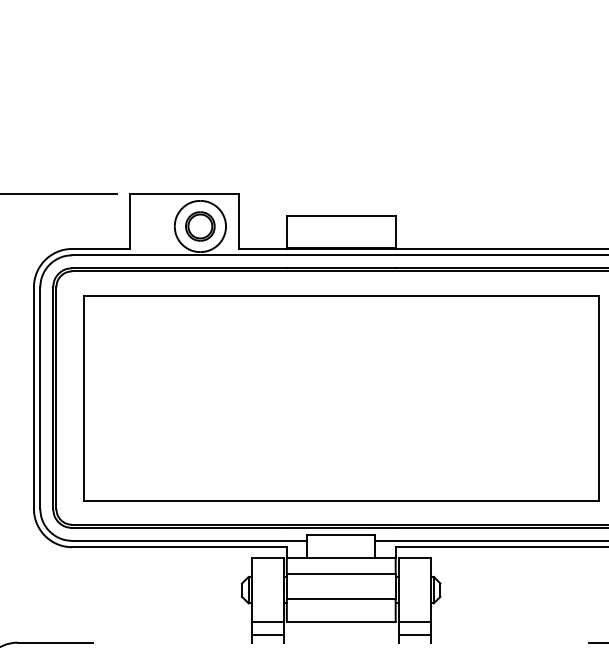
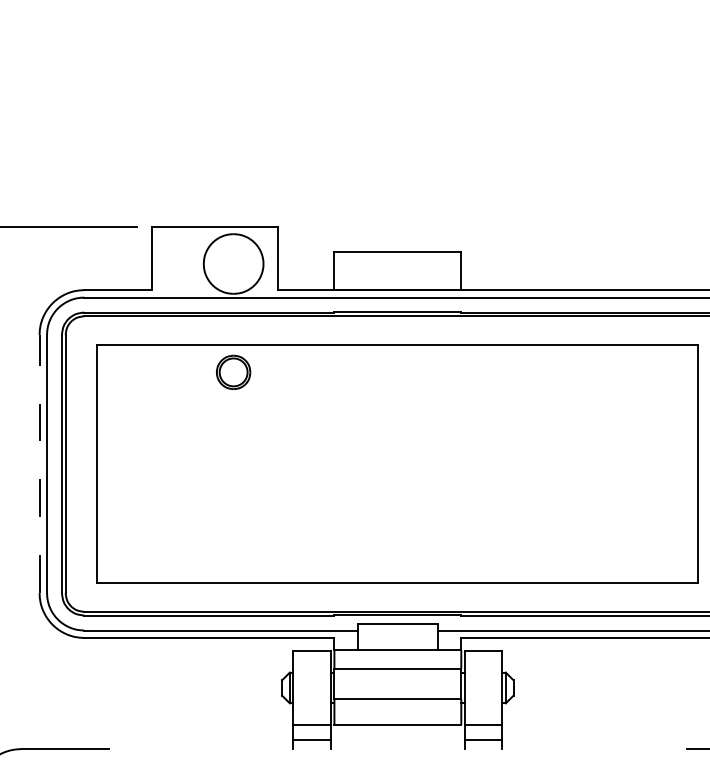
part: (200, 226) -> (233, 372), moved
line: (33, 398) -> (39, 464), solid -> dashed

